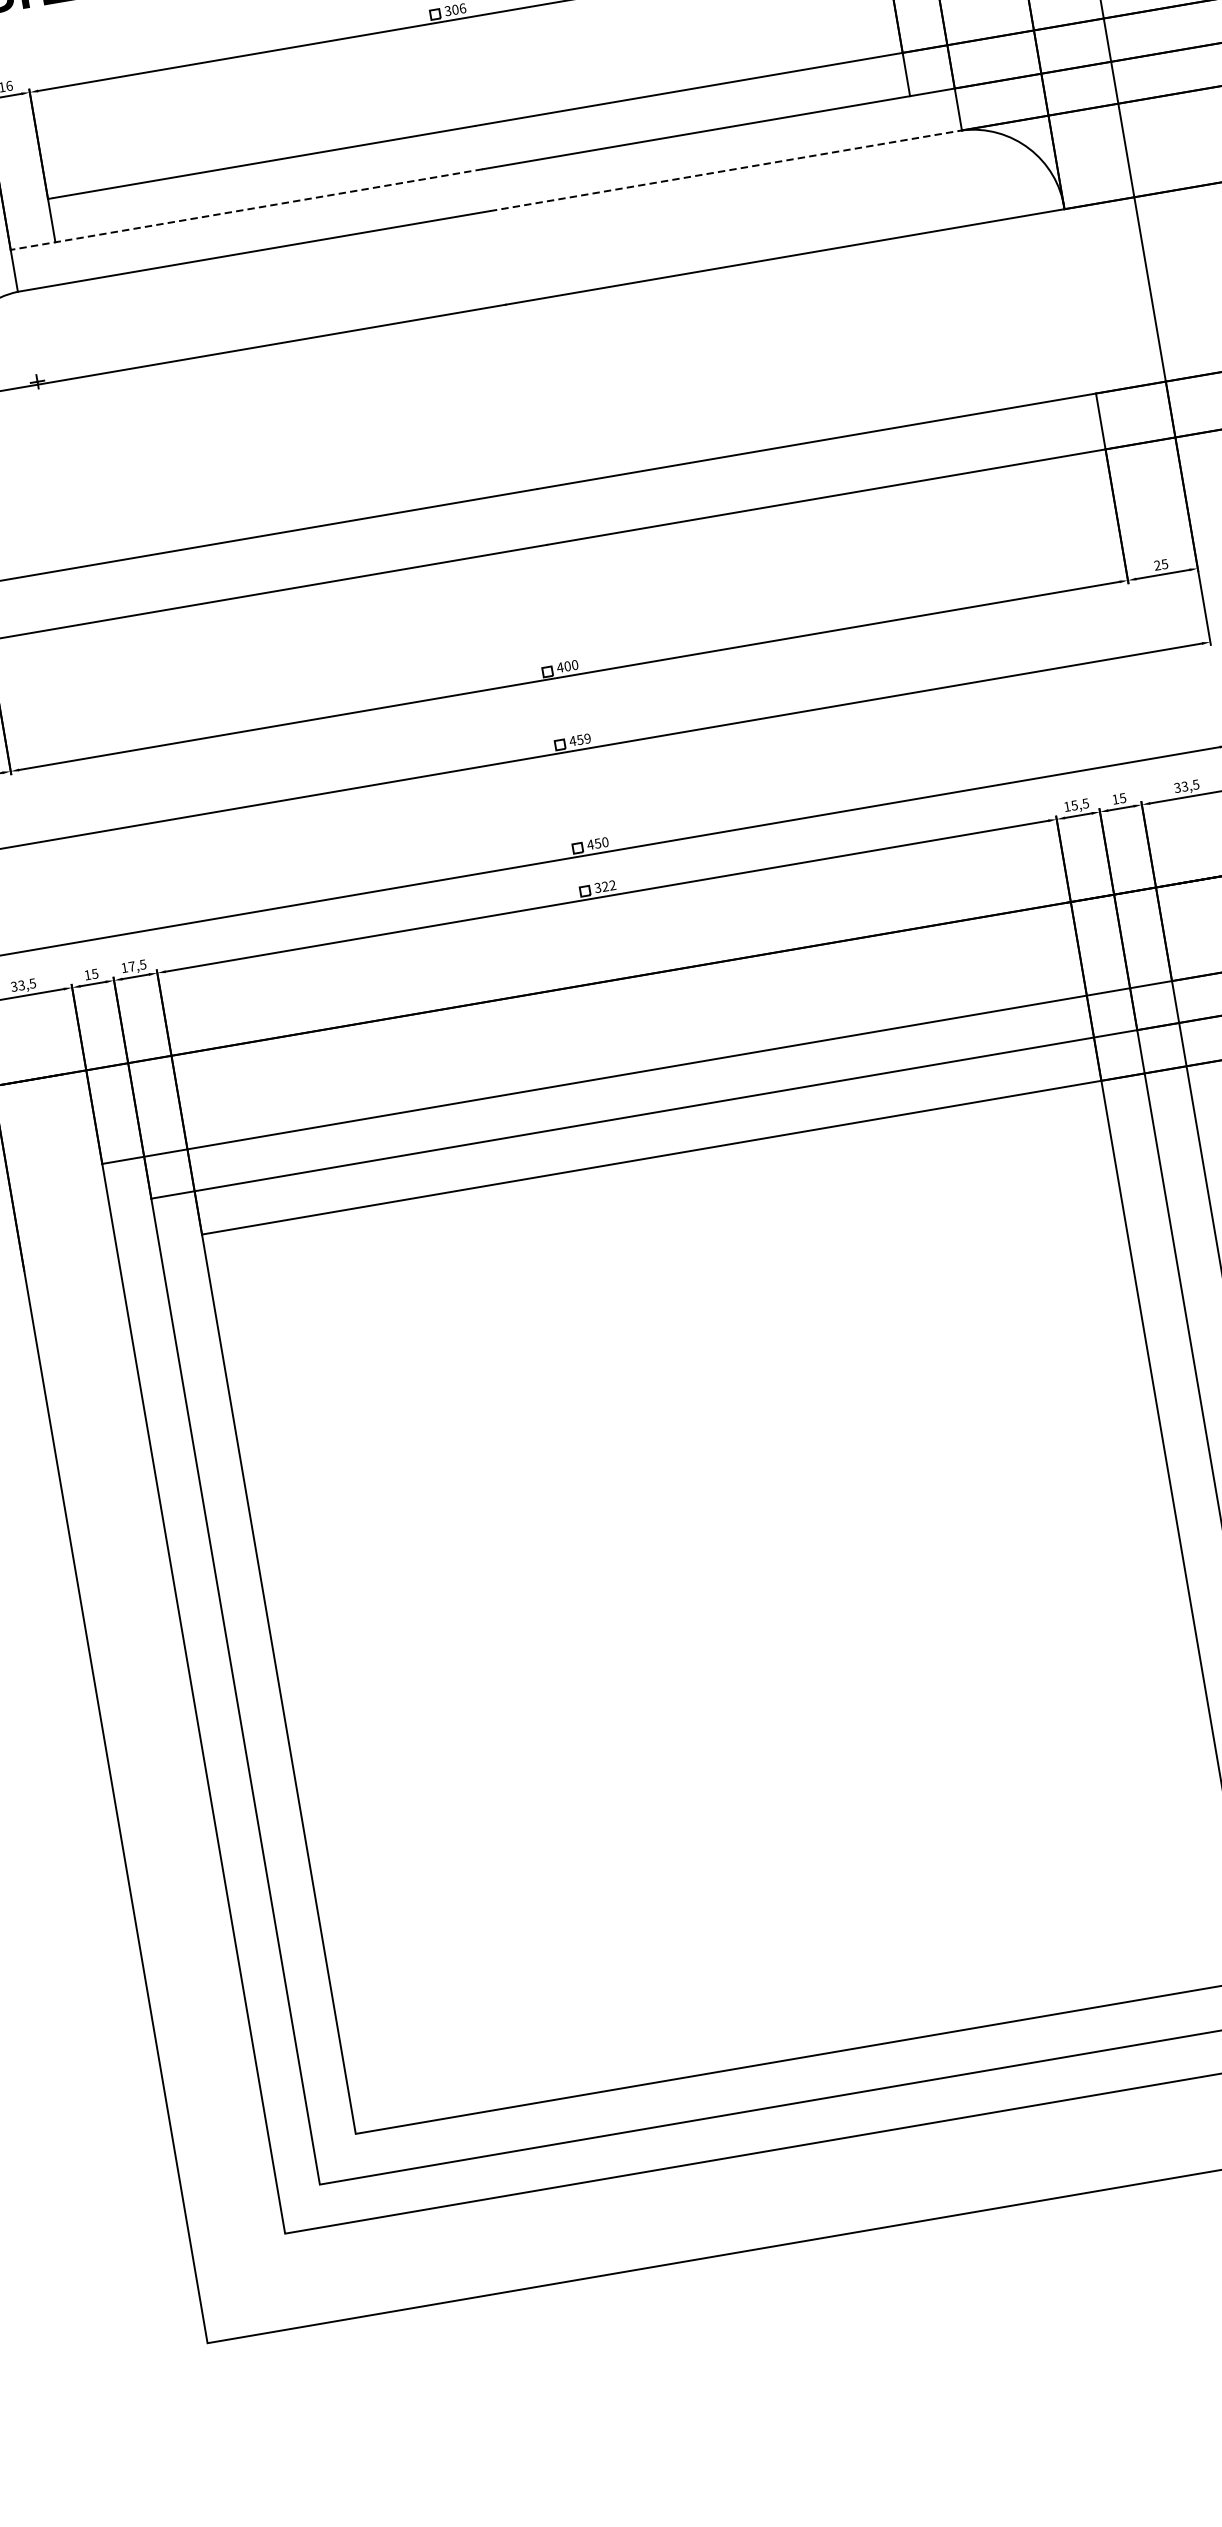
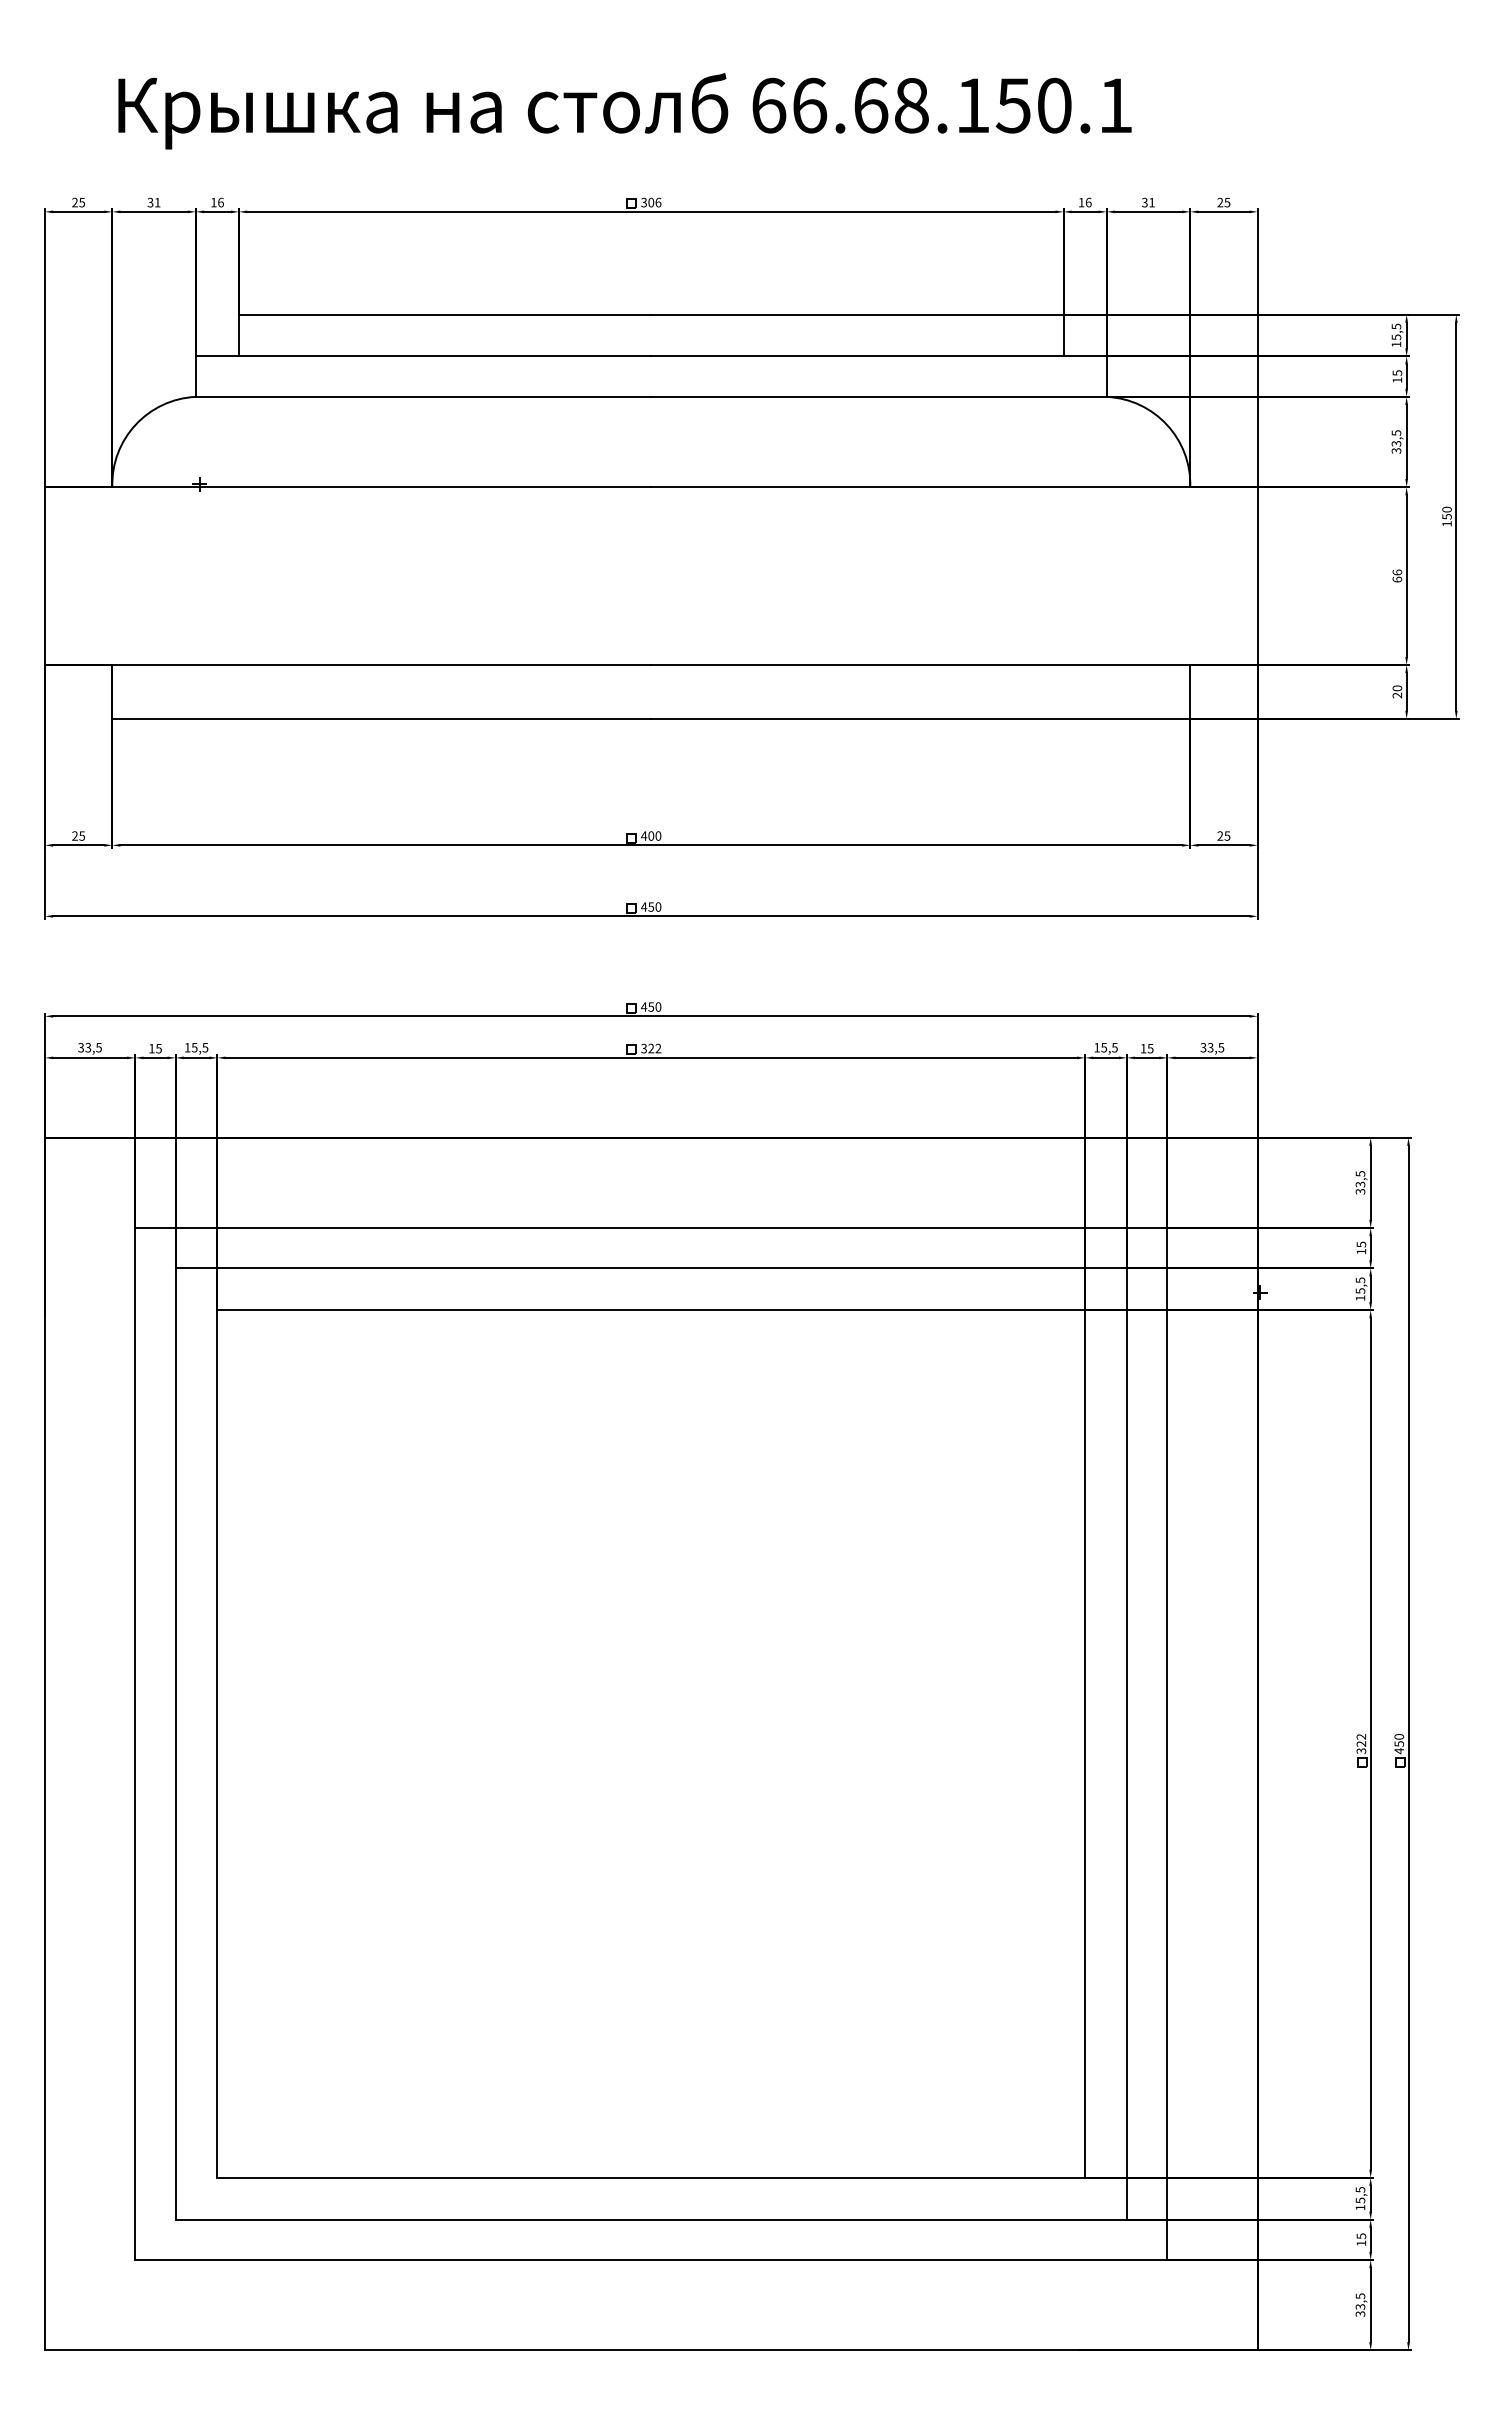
line: (726, 170) -> (879, 396), dashed -> solid
line: (246, 209) -> (423, 356), dashed -> solid
text: (587, 738) -> (658, 906), 459 -> 450
text: (131, 966) -> (194, 1047), 17,5 -> 15,5

